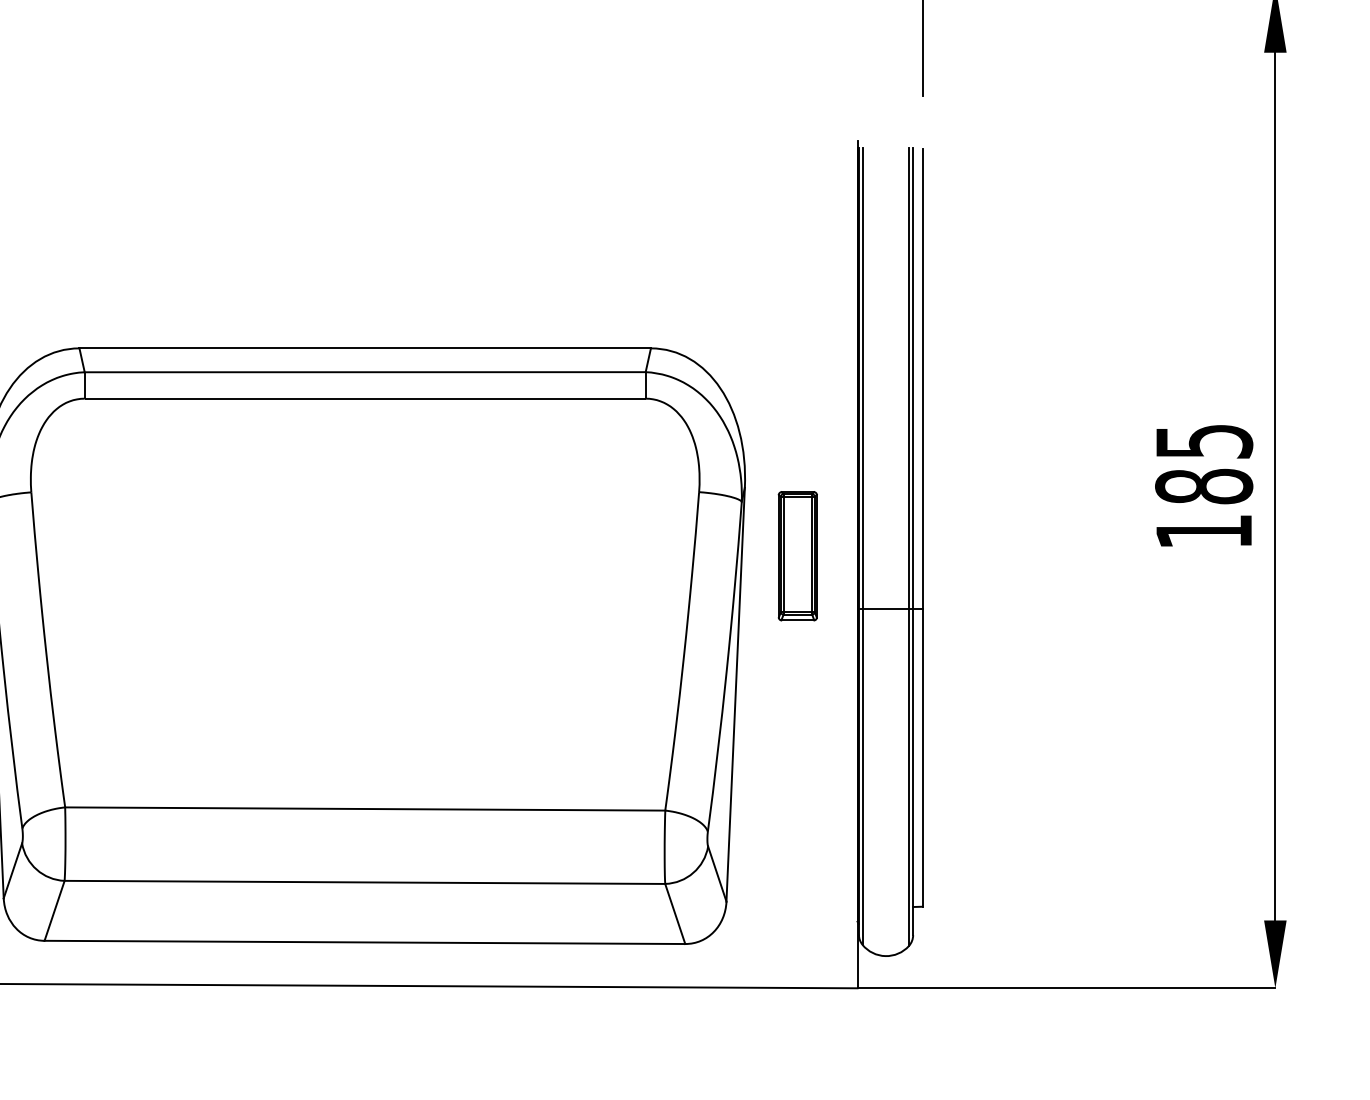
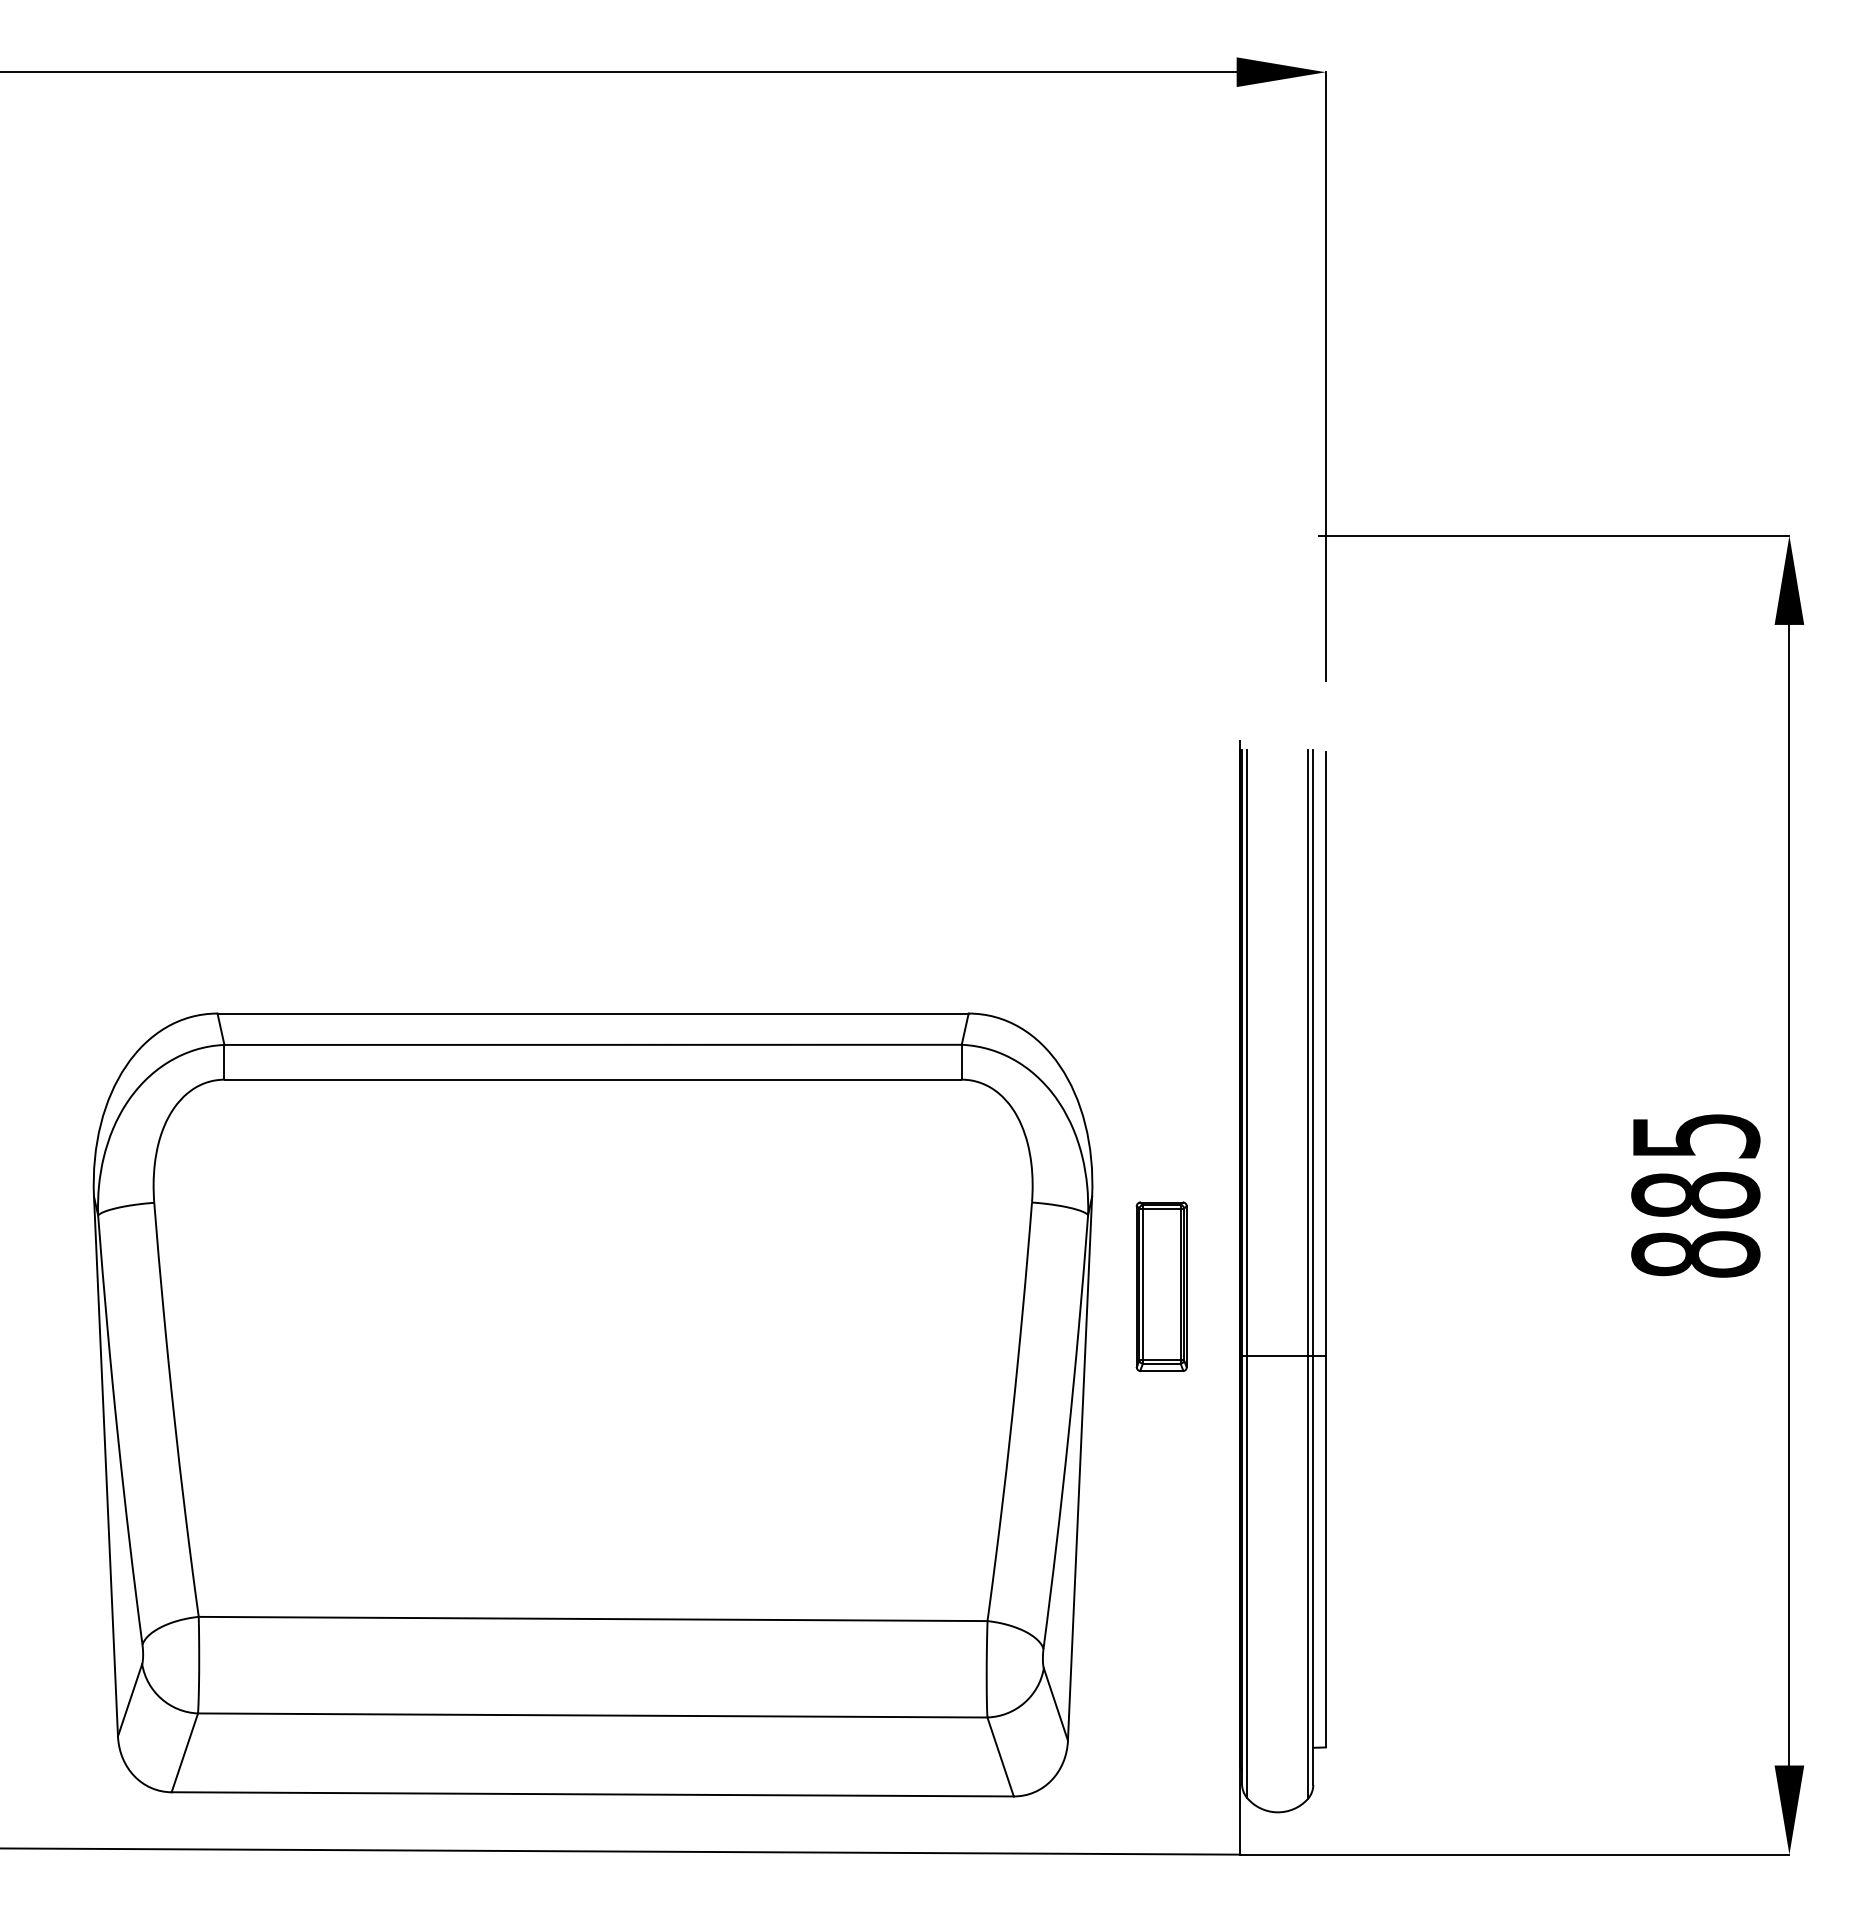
text: (1203, 531) -> (1695, 1254), 185 -> 885

